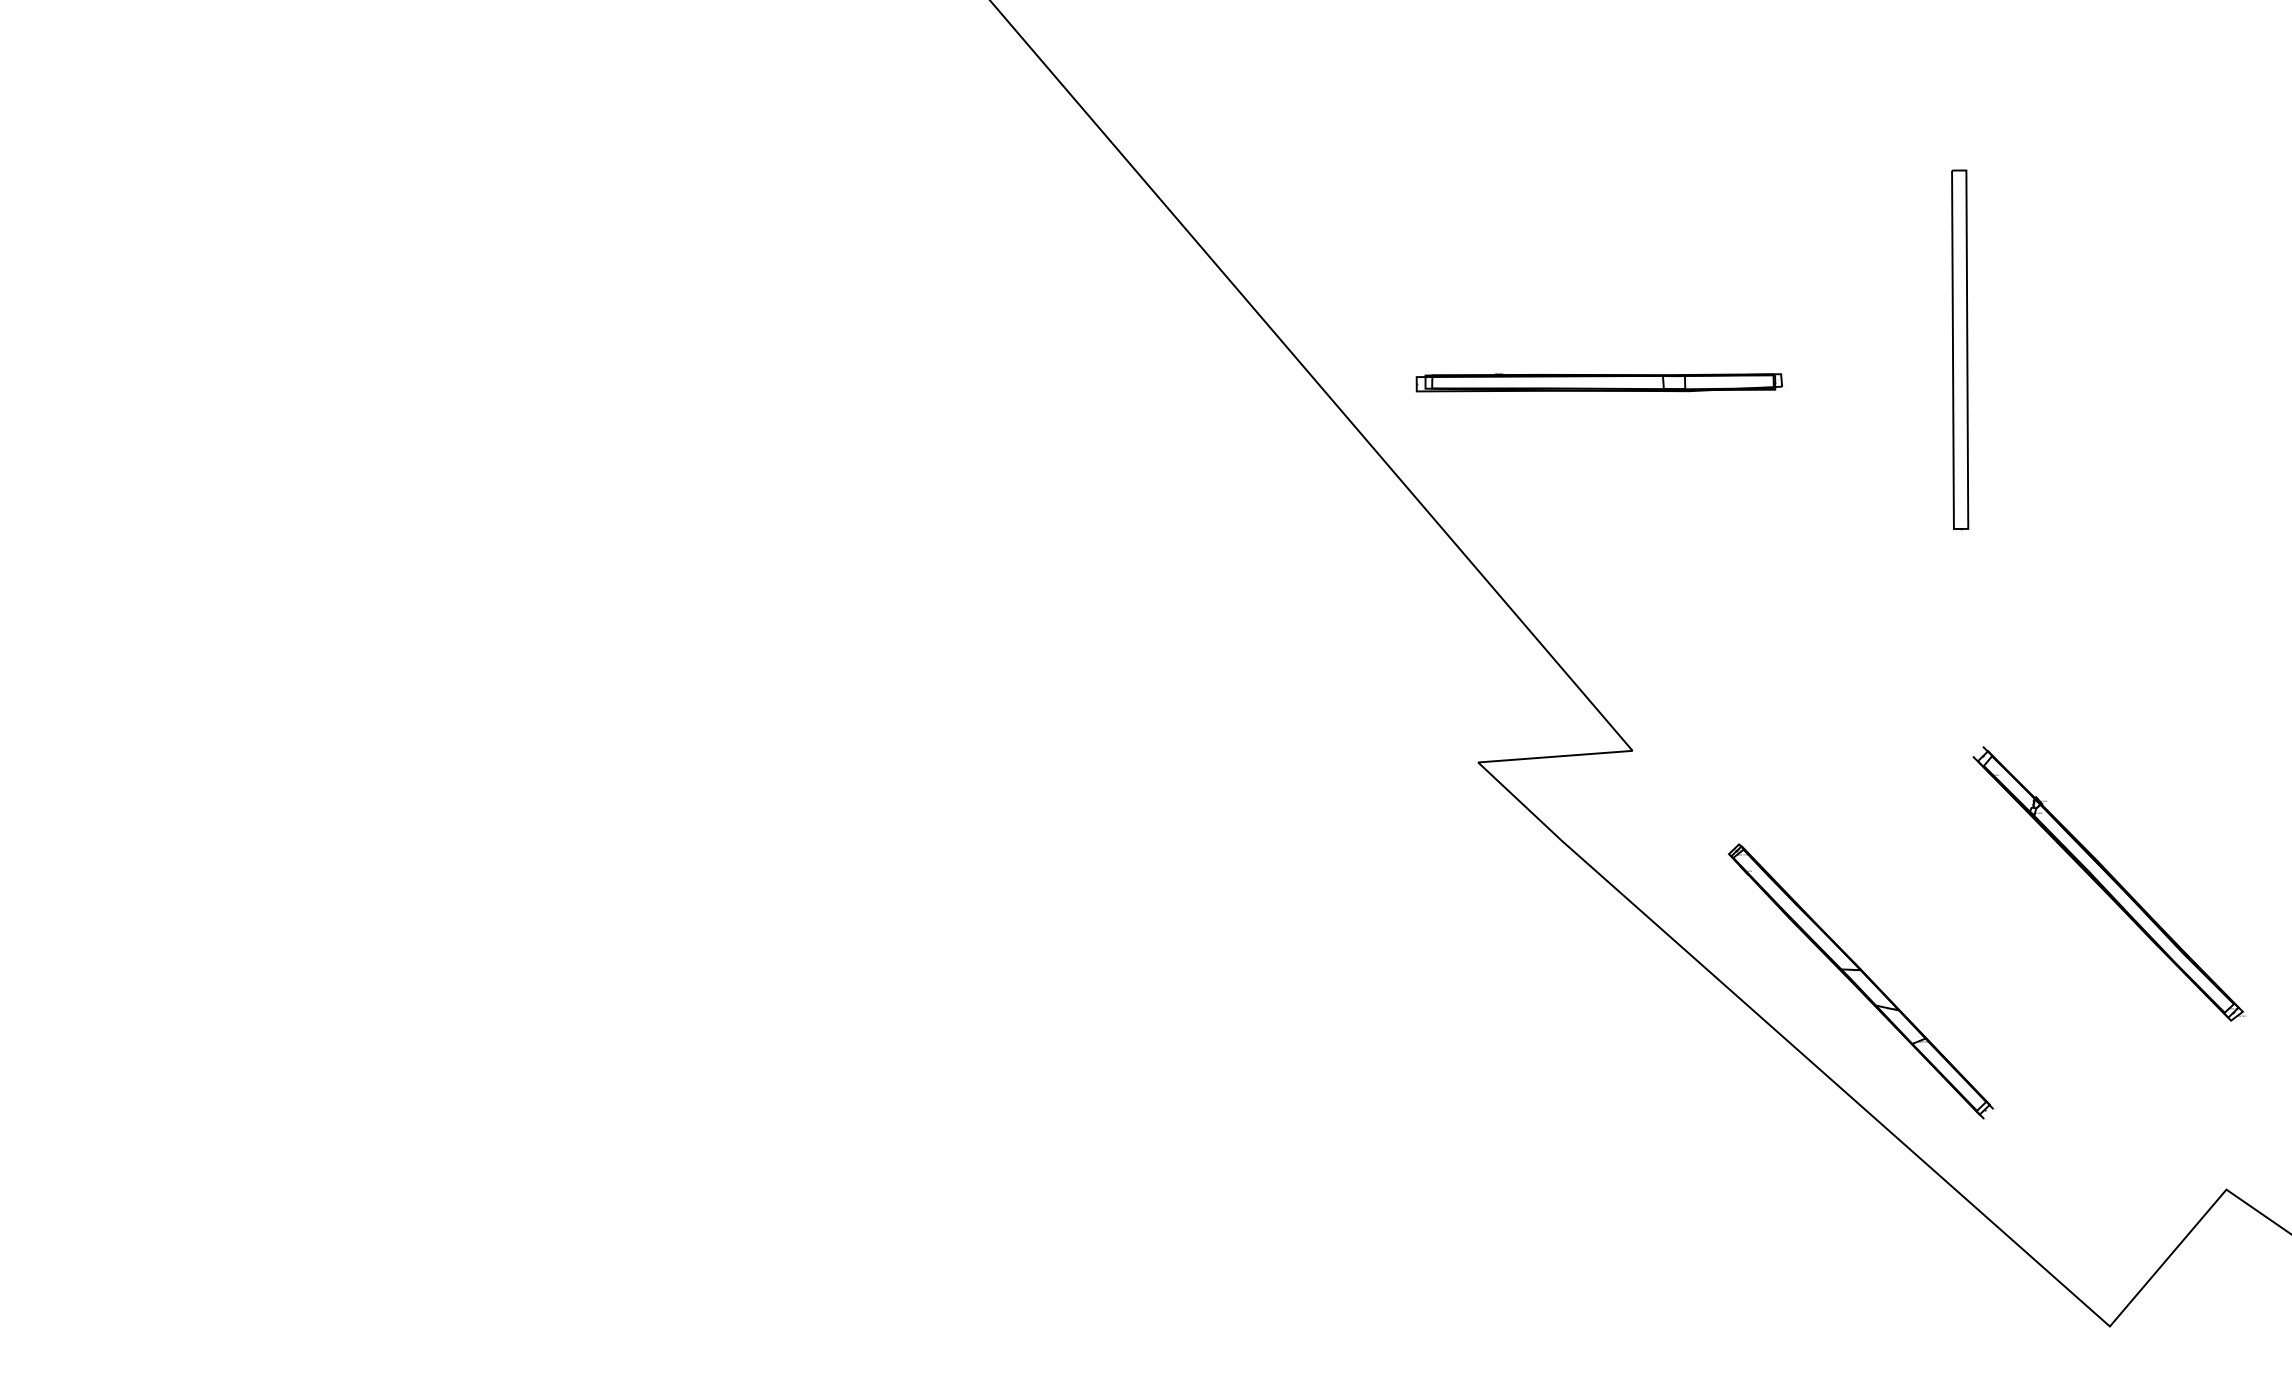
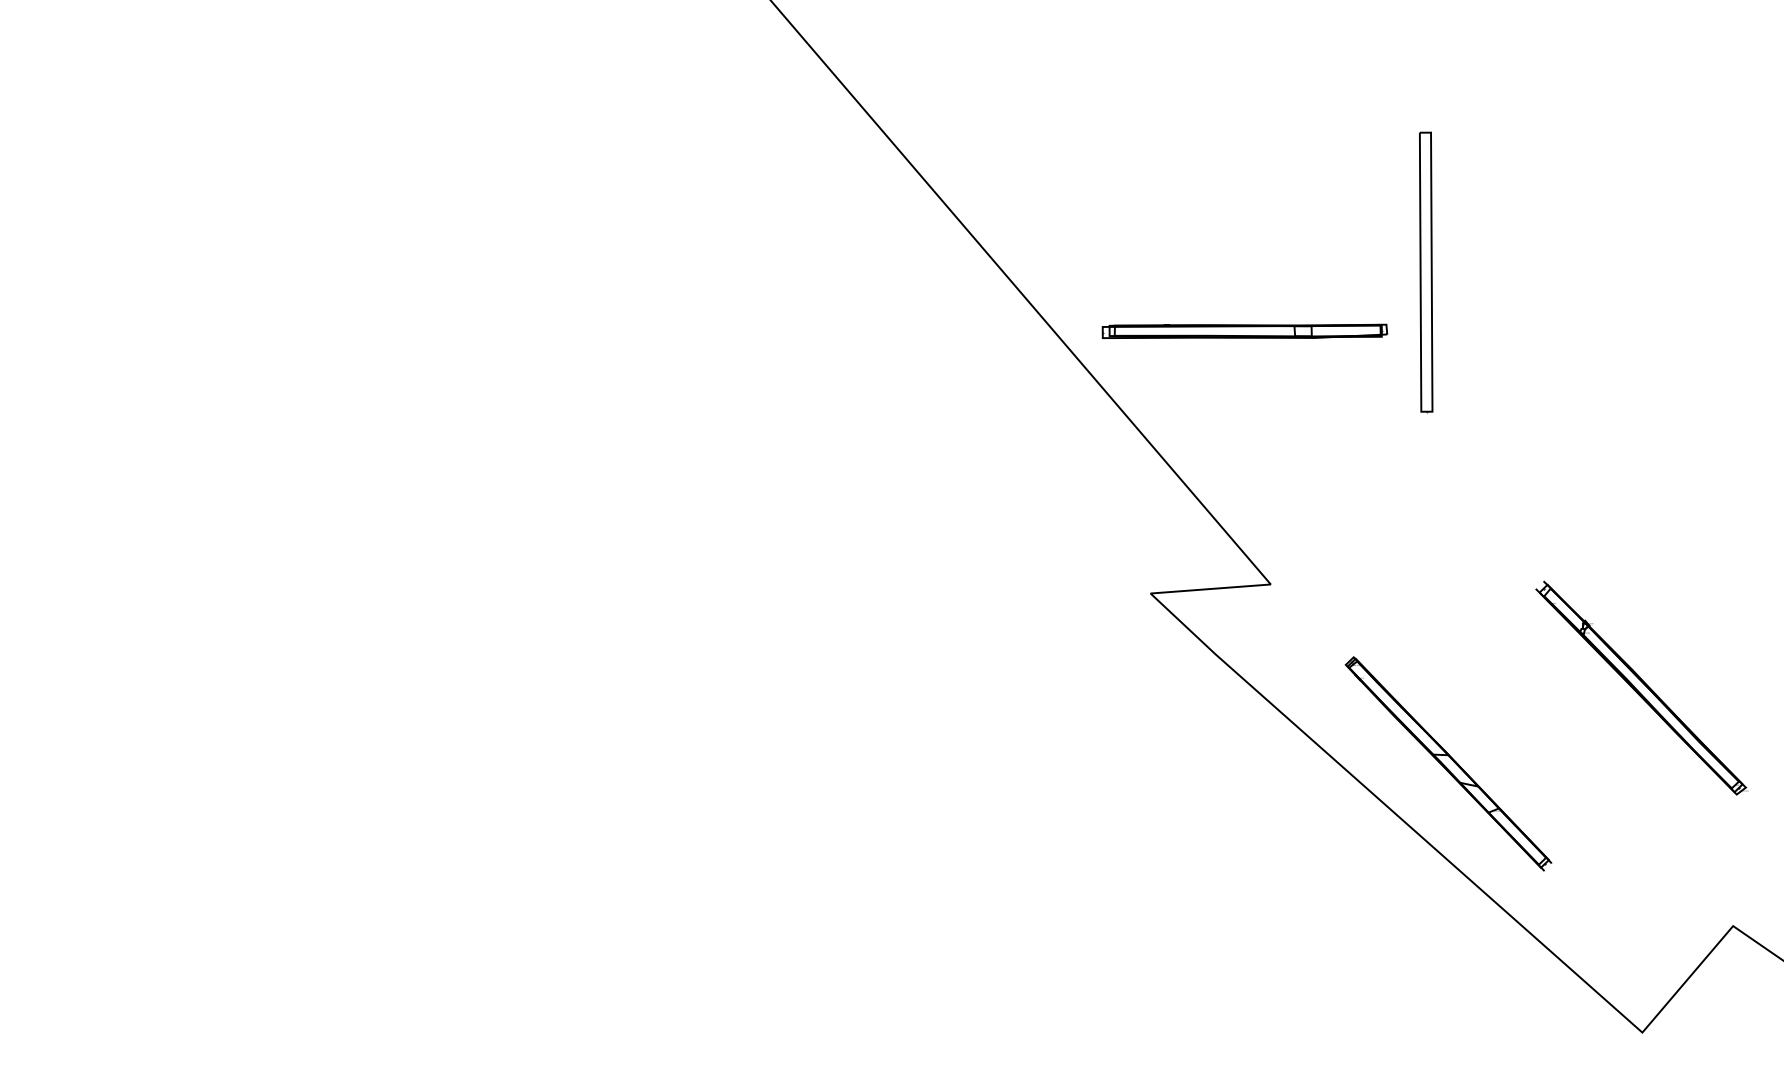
part: (1960, 349) -> (1426, 272), moved
part: (1599, 382) -> (1245, 331), moved

